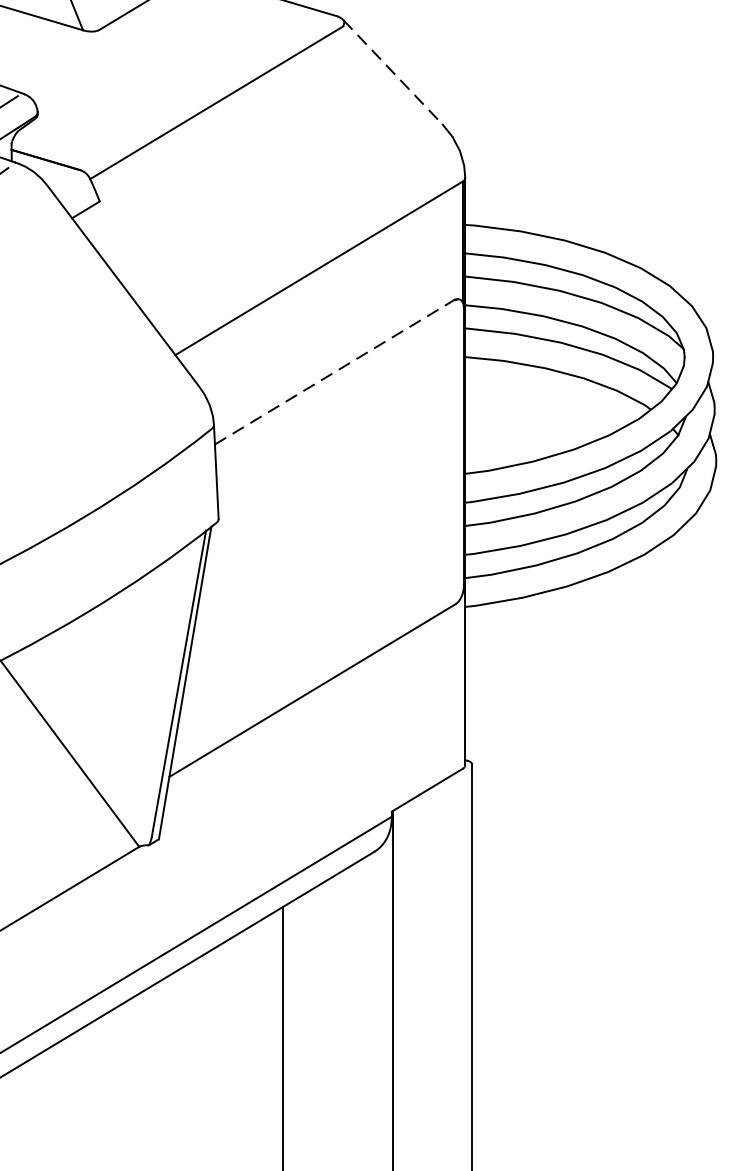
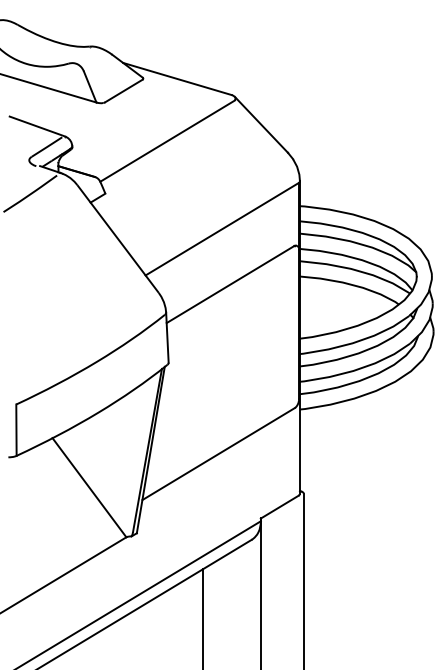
line: (393, 73) -> (261, 125), dashed -> solid
line: (334, 372) -> (230, 284), dashed -> solid

